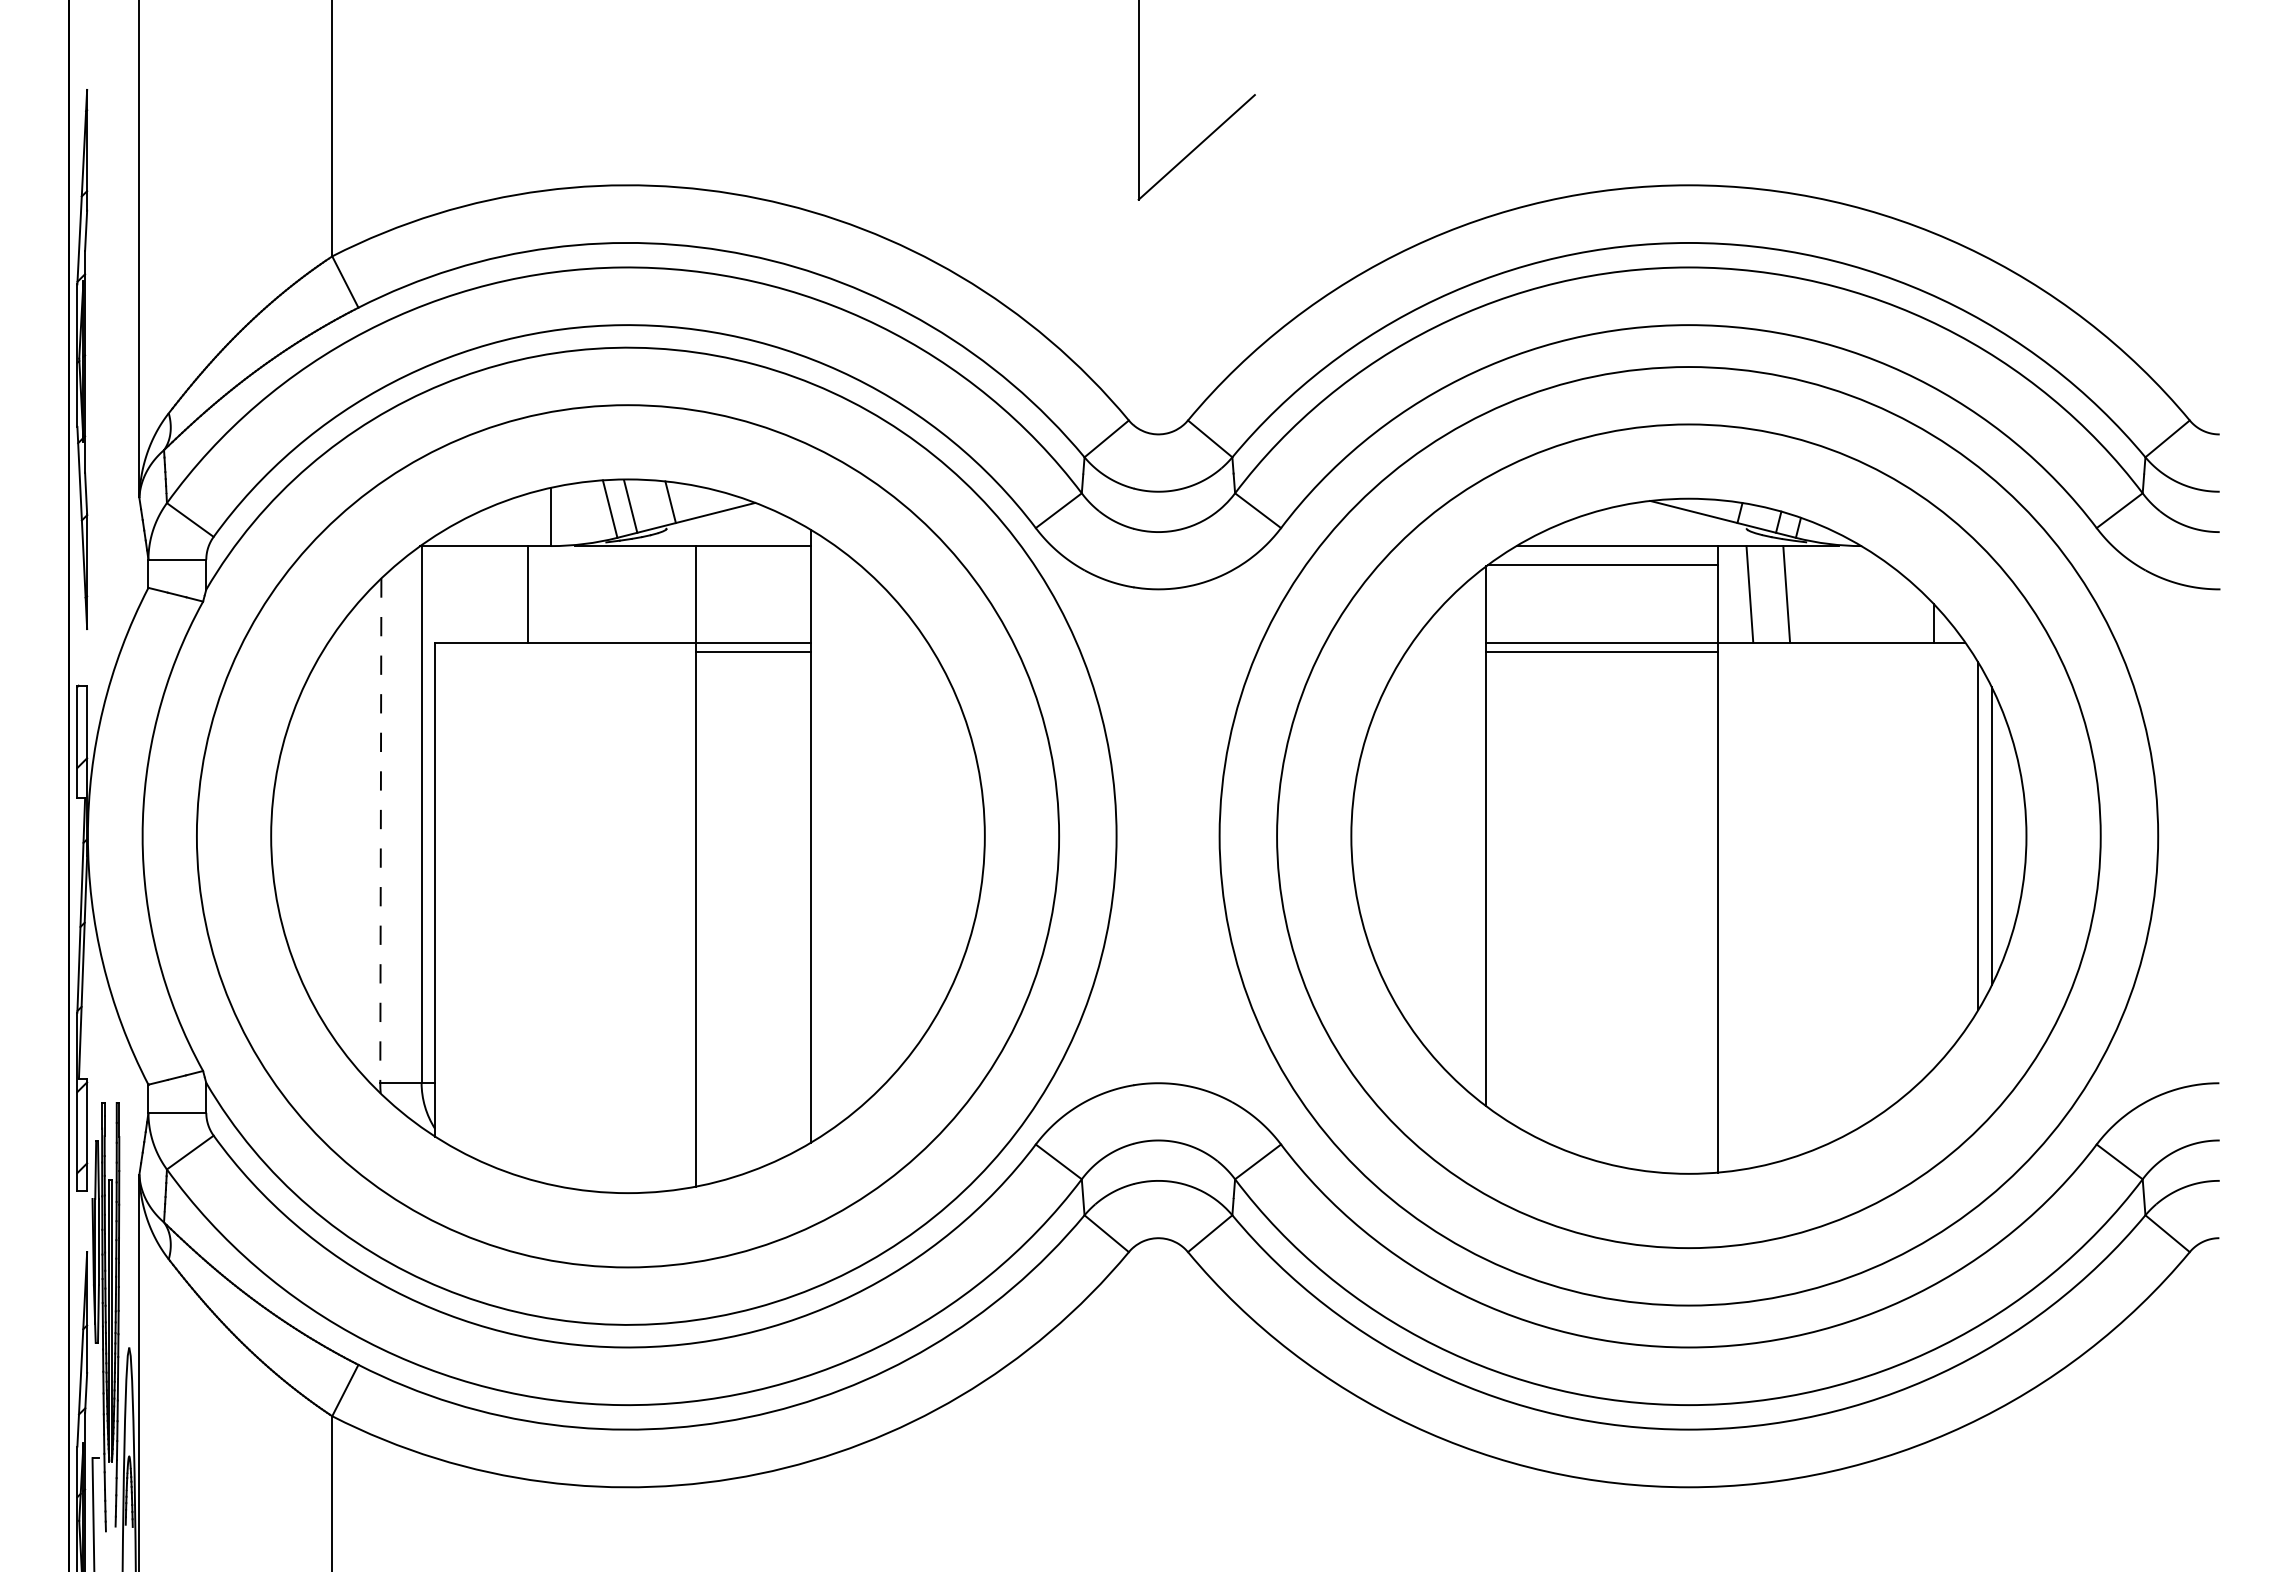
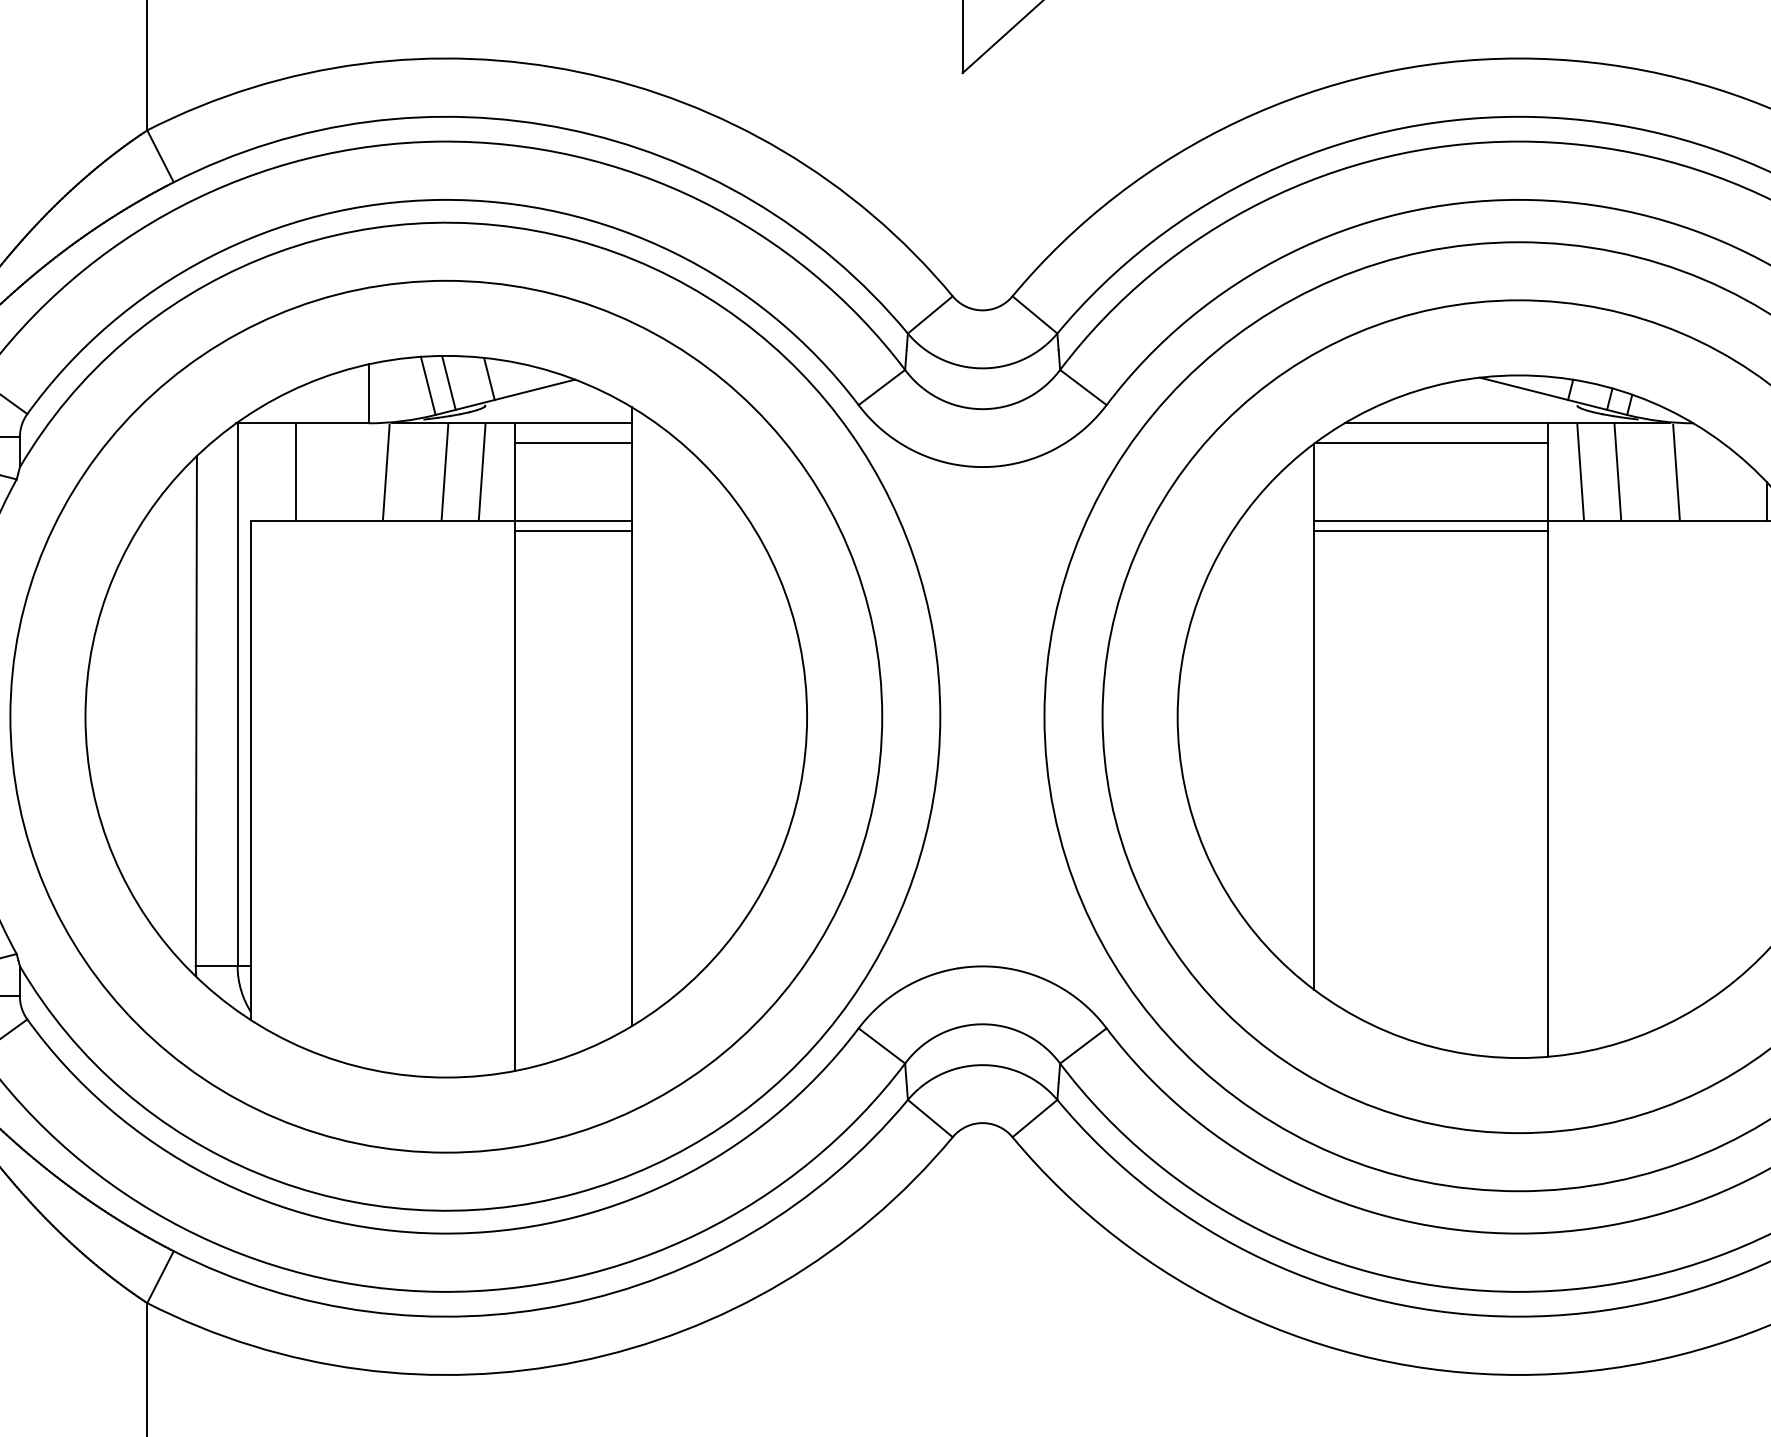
line: (753, 565) -> (573, 442), added
line: (528, 594) -> (296, 472), moved
line: (568, 594) -> (386, 472), added
line: (626, 594) -> (444, 472), added
line: (663, 594) -> (482, 472), added
line: (1844, 594) -> (1676, 472), added
line: (380, 831) -> (196, 711), dashed -> solid

